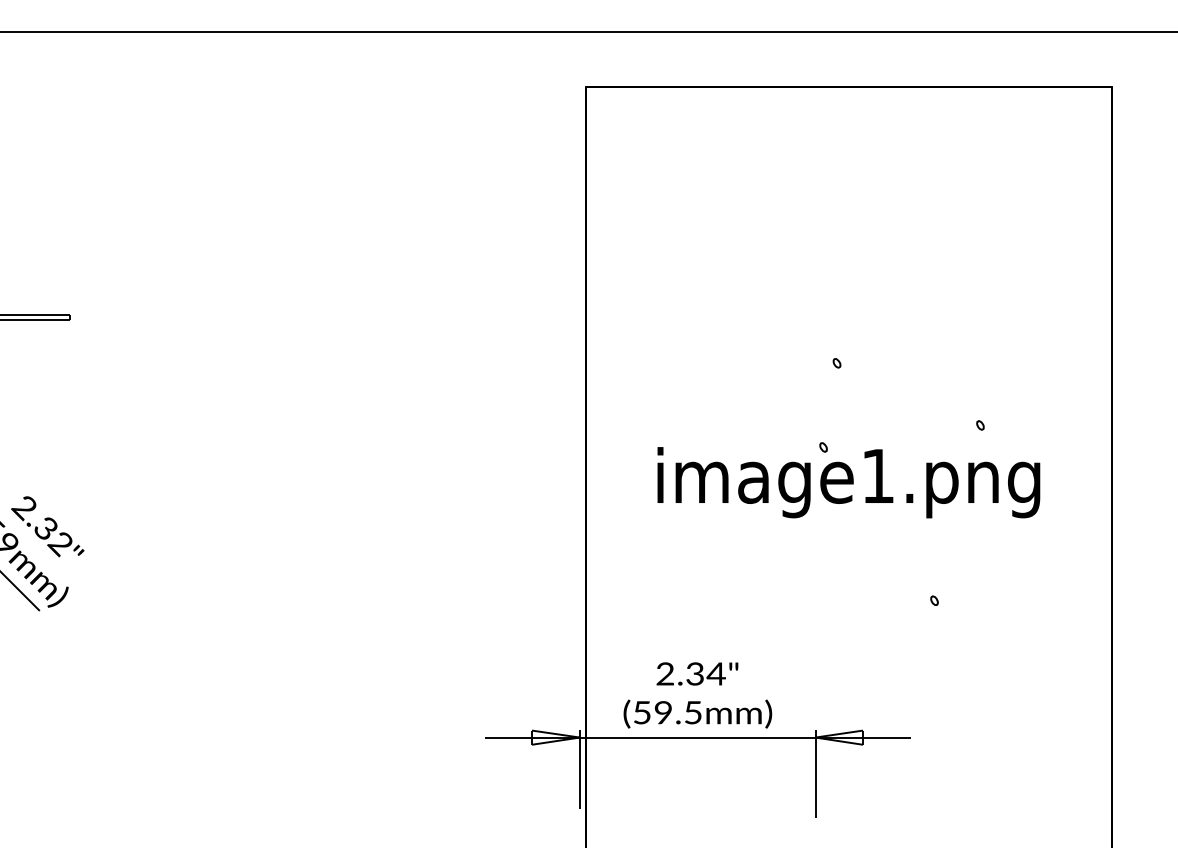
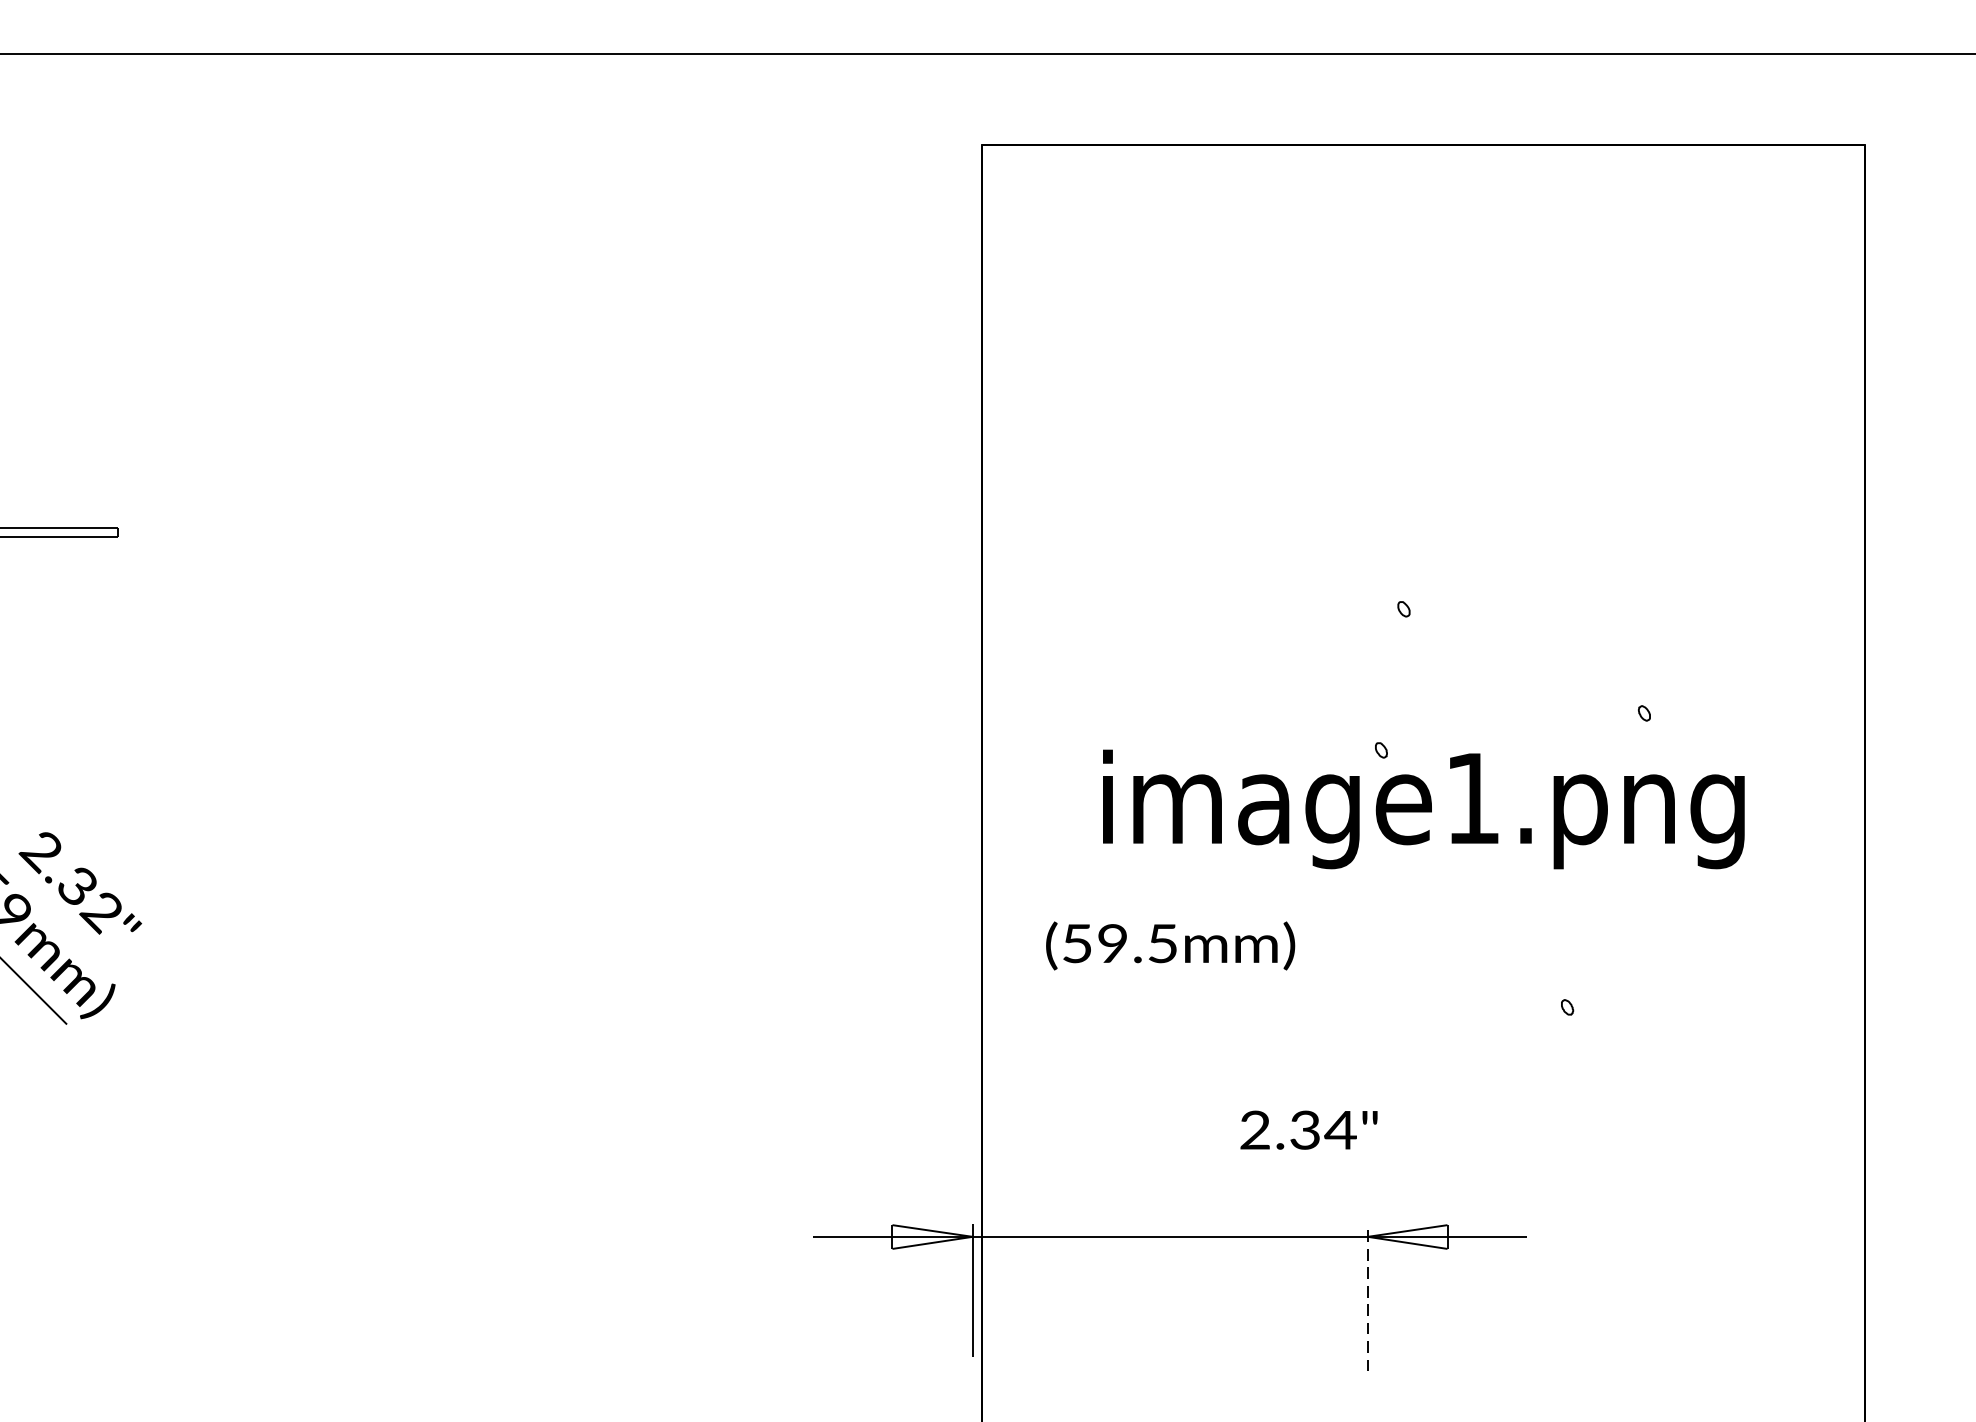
text: (697, 673) -> (1309, 1129), moved
text: (697, 713) -> (1169, 944), moved
line: (815, 773) -> (1367, 1297), solid -> dashed

